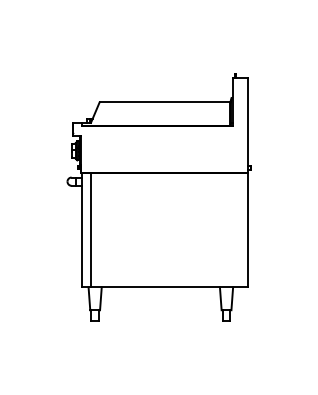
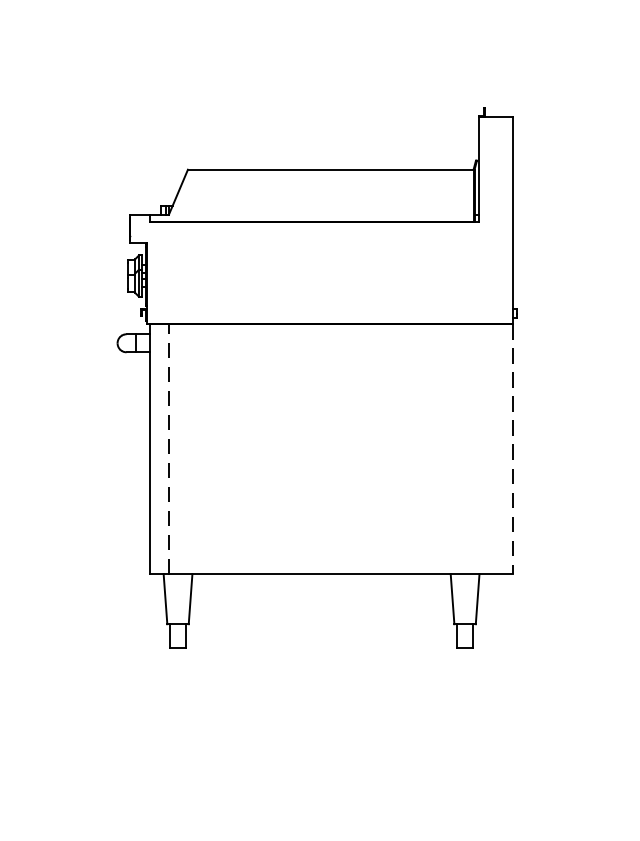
line: (90, 229) -> (167, 447), solid -> dashed
line: (248, 230) -> (513, 449), solid -> dashed

